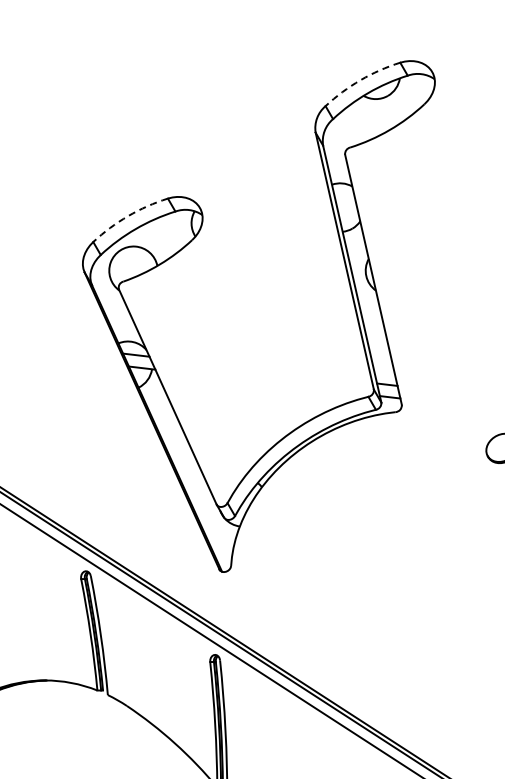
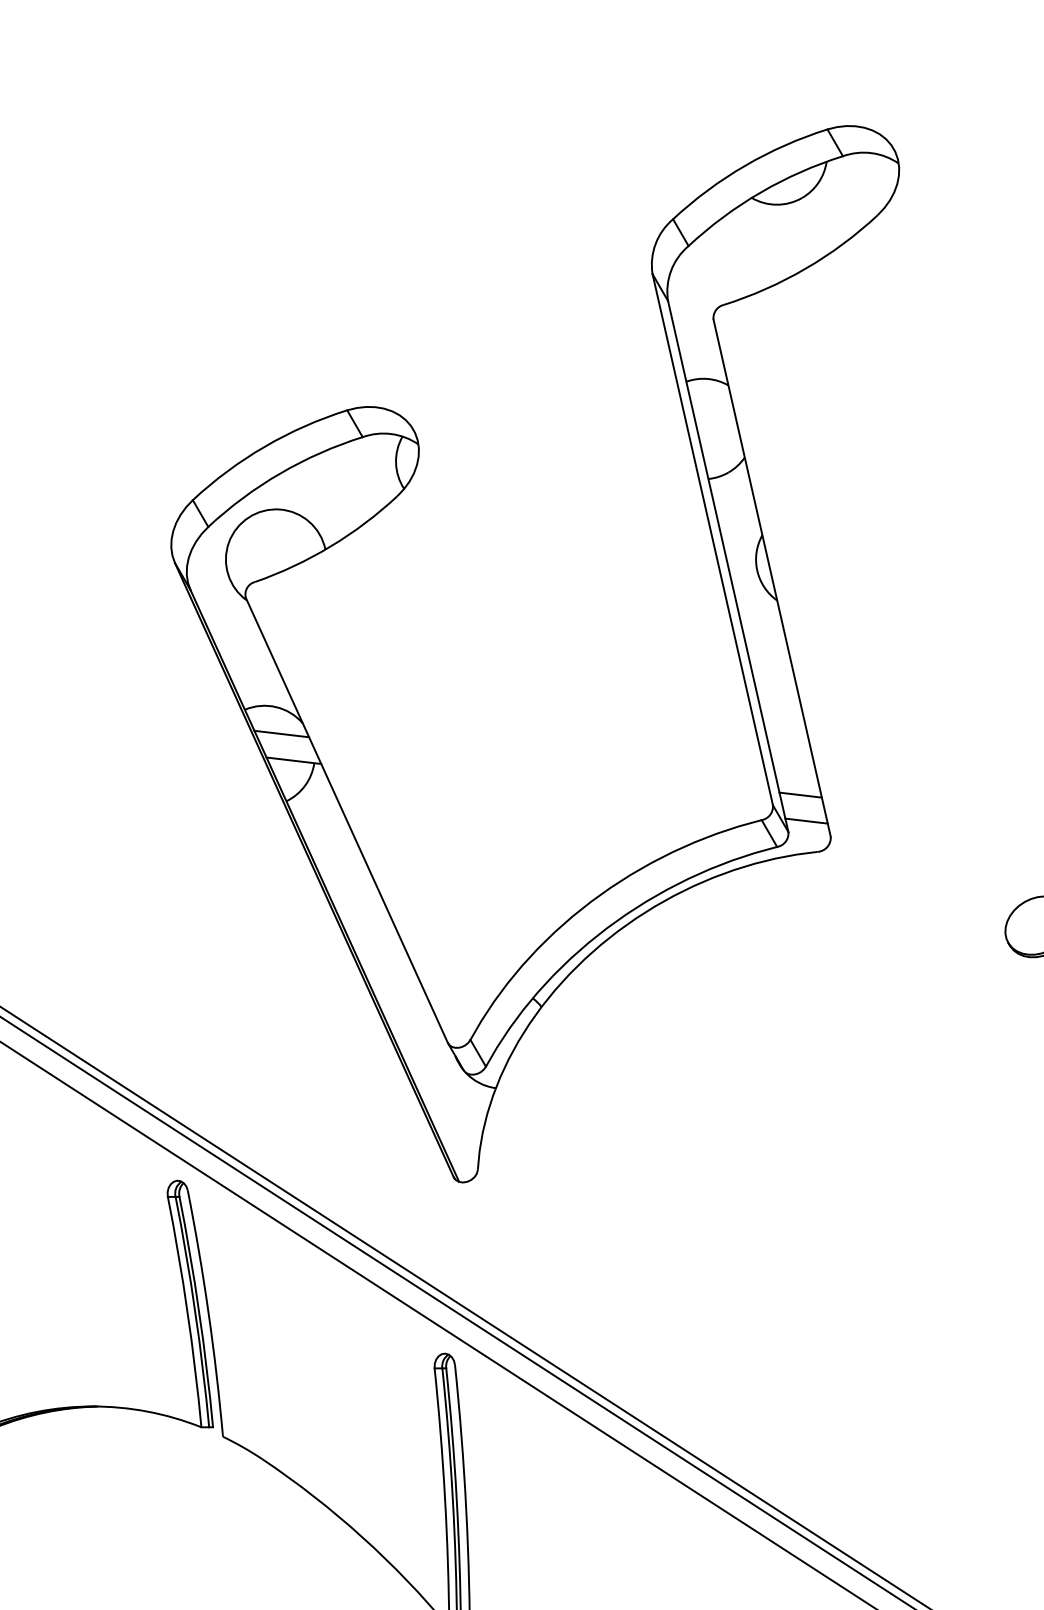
arc: (360, 80) -> (745, 166), dashed -> solid
arc: (128, 216) -> (265, 447), dashed -> solid

